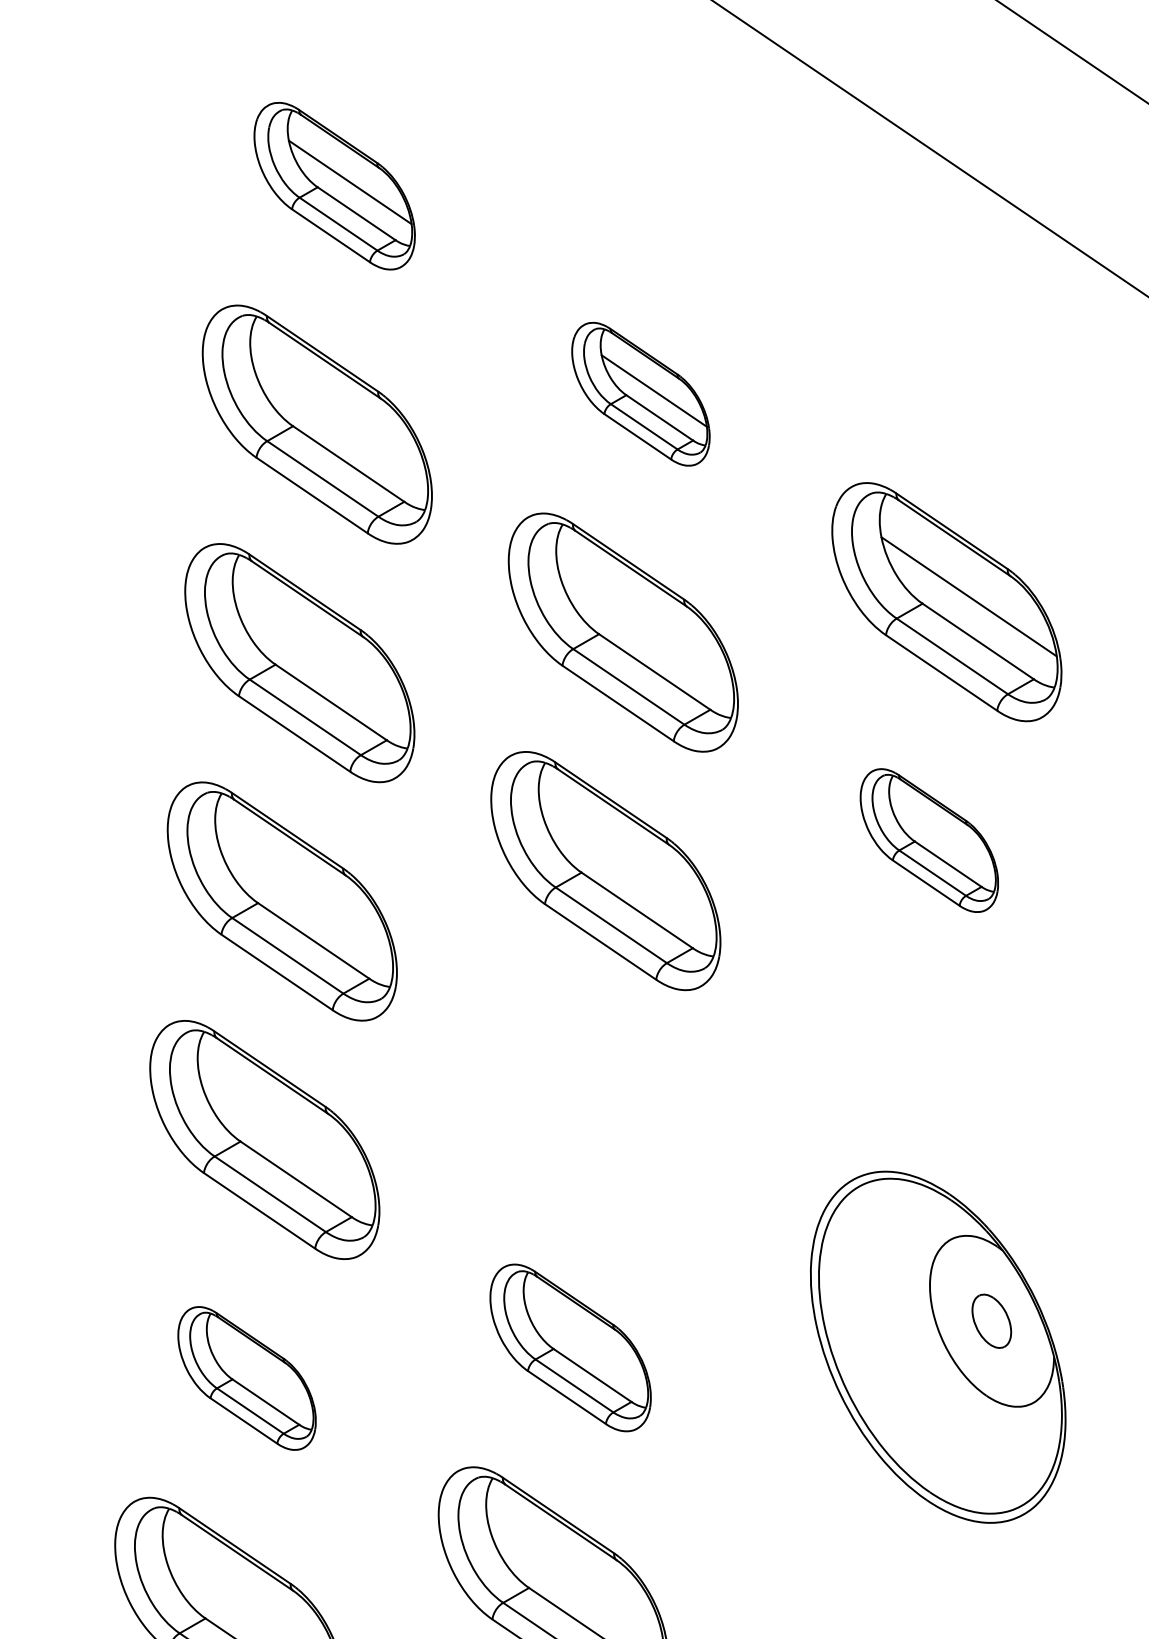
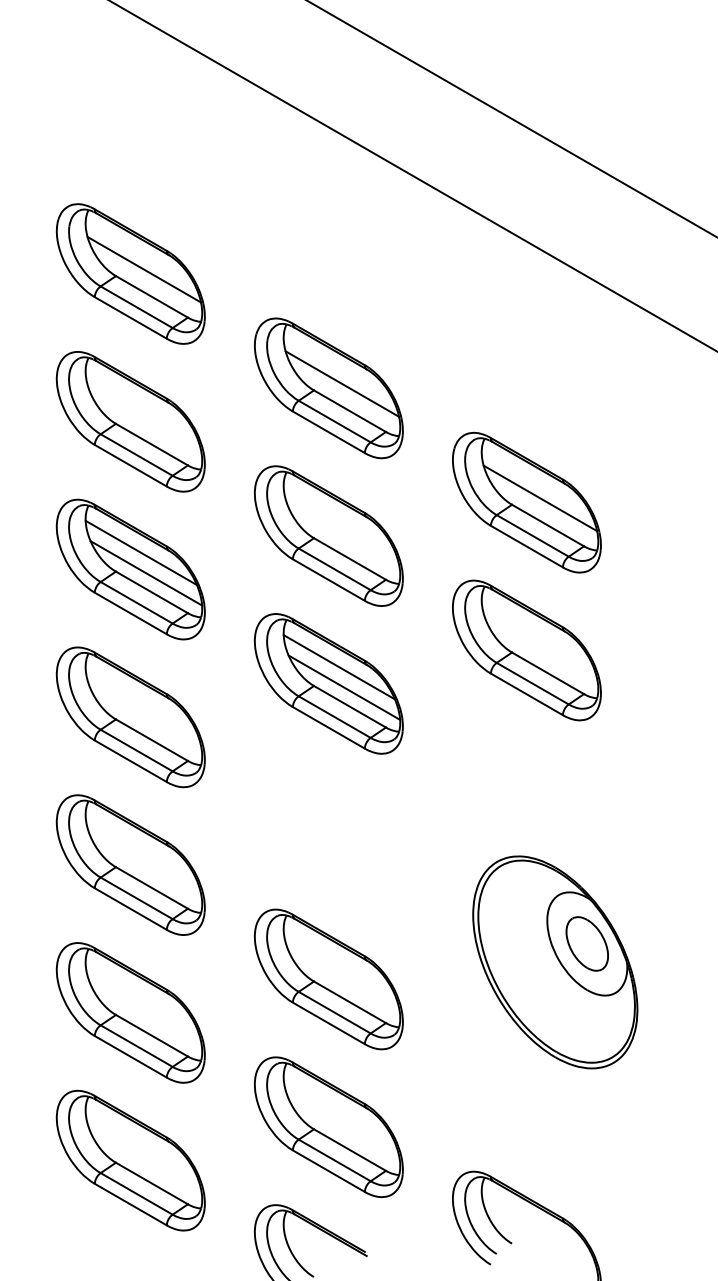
part: (334, 185) -> (130, 273), size x1.43
part: (640, 394) -> (328, 388), size x1.67
line: (317, 636) -> (140, 552), added
line: (324, 671) -> (146, 573), added
part: (928, 840) -> (526, 650), size x1.67
line: (623, 845) -> (338, 667), added
line: (630, 878) -> (344, 687), added
part: (990, 1320) -> (586, 943), size x1.67
part: (570, 1347) -> (328, 979), size x1.43
part: (246, 1377) -> (130, 1012), size x1.67

